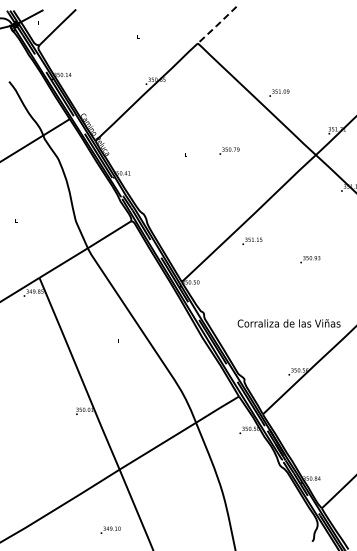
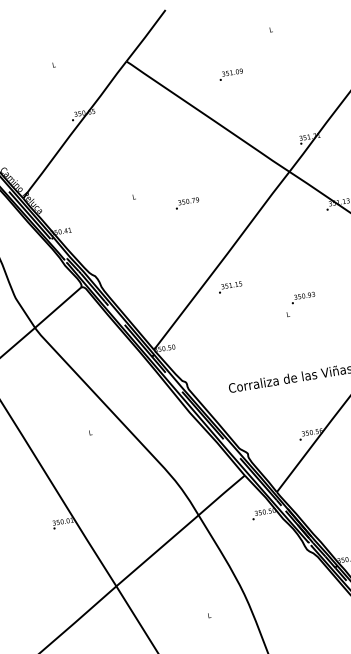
line: (216, 25) -> (145, 36), dashed -> solid
text: (279, 92) -> (231, 73), moved
text: (229, 150) -> (187, 202), moved

